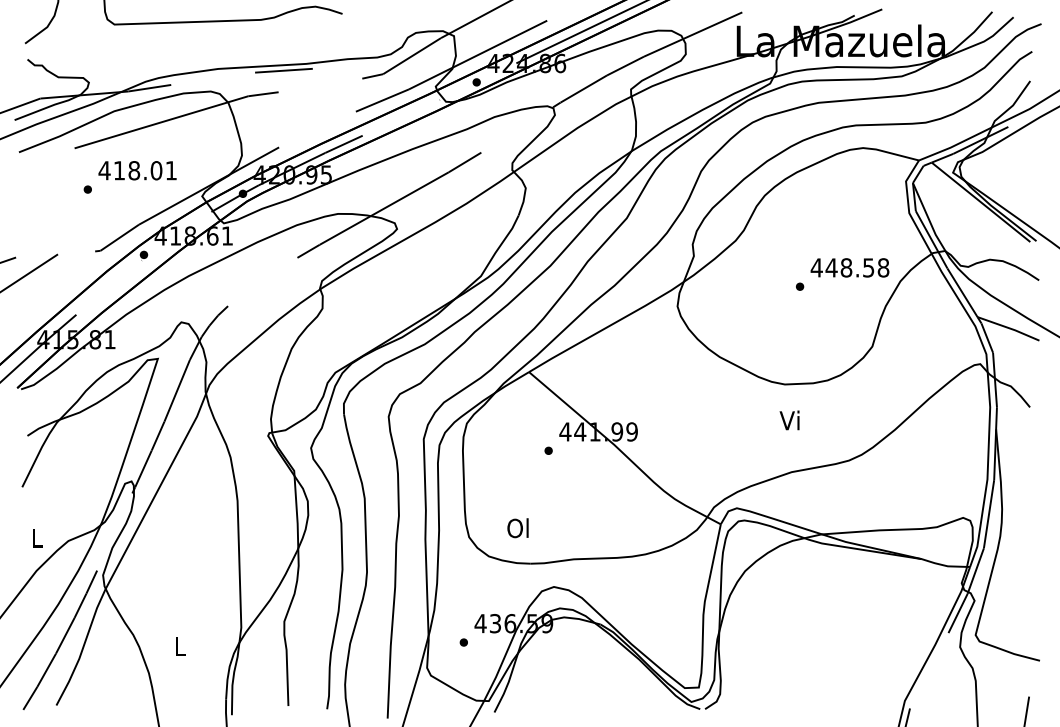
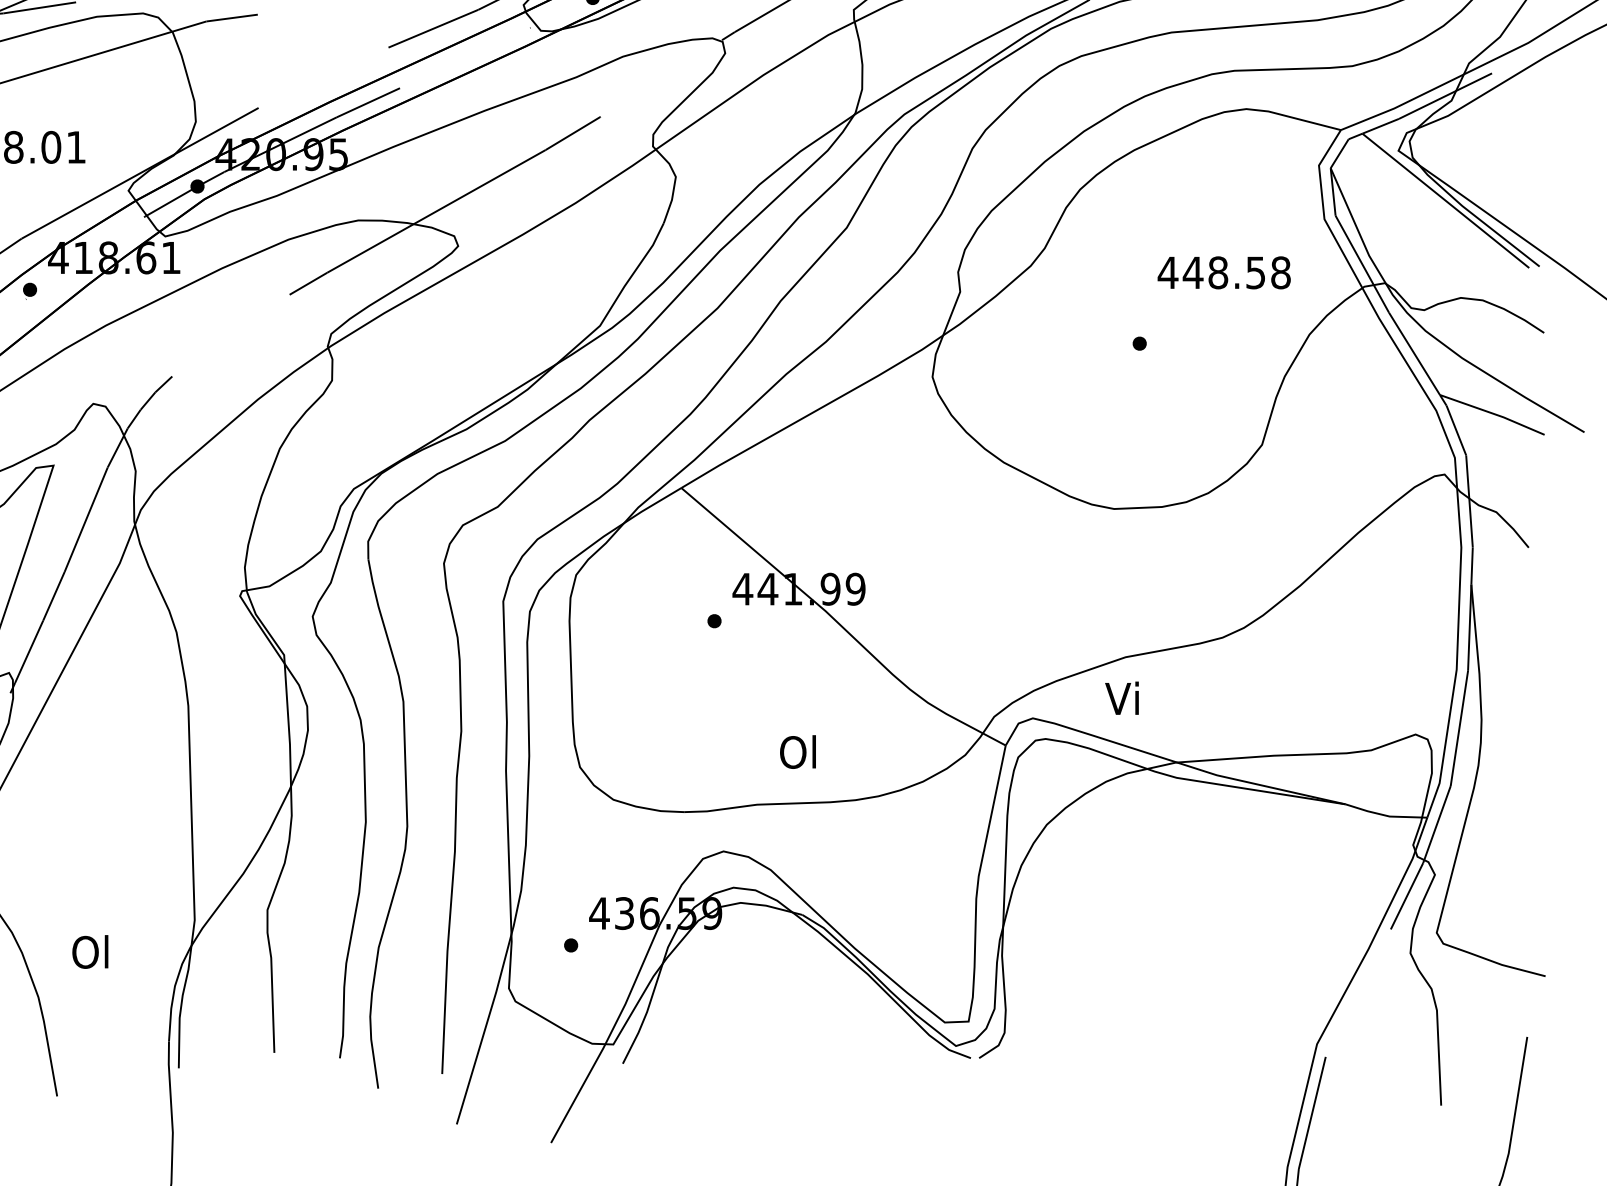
text: (849, 267) -> (1223, 272), moved
text: (789, 420) -> (1121, 698), moved
text: (517, 528) -> (797, 752), moved
text: (179, 646) -> (90, 952), L -> Ol

